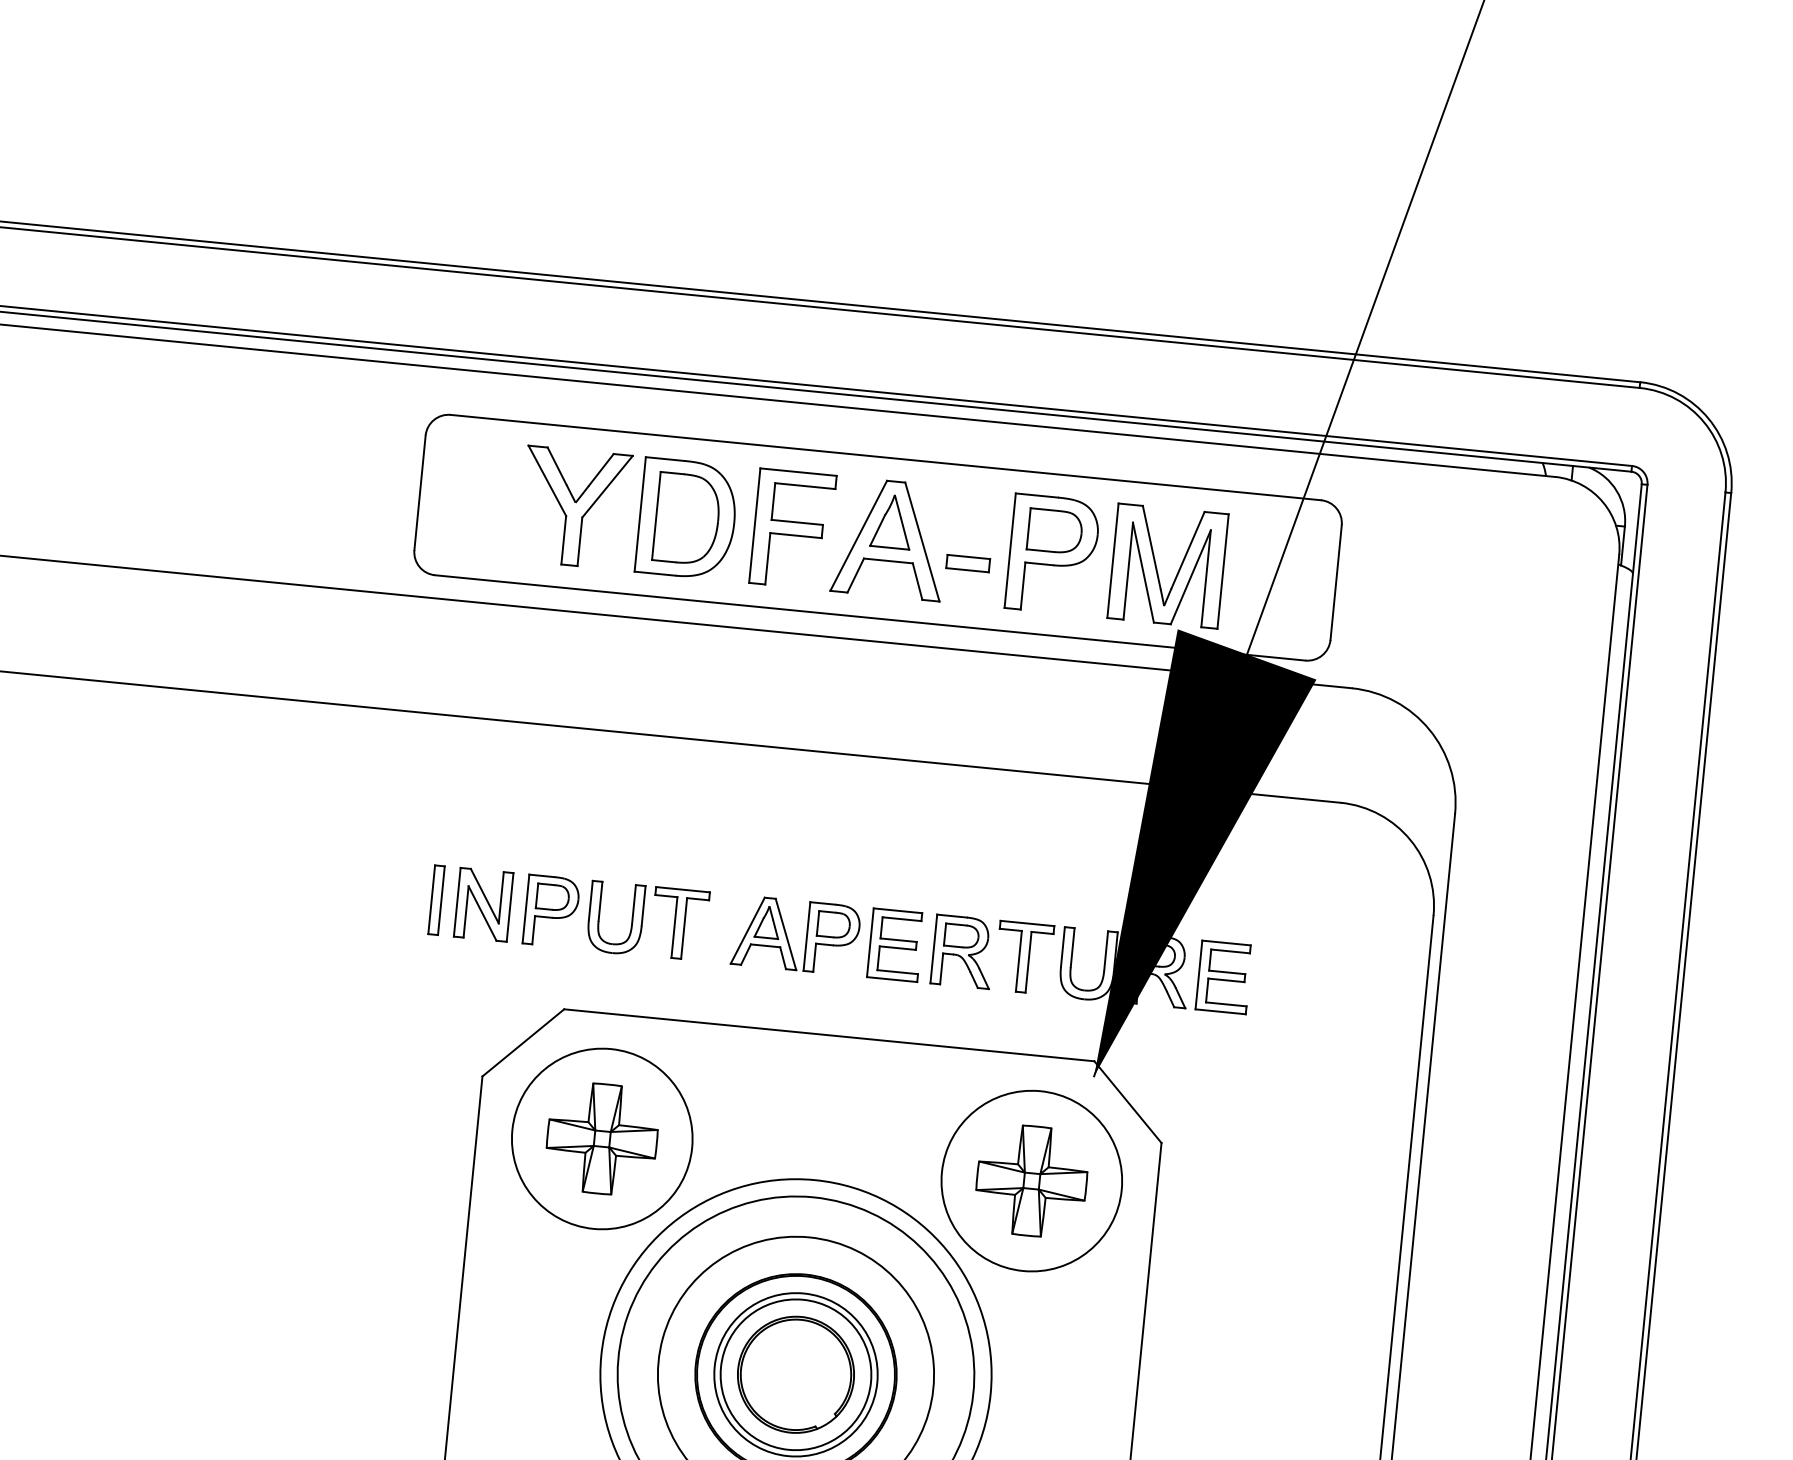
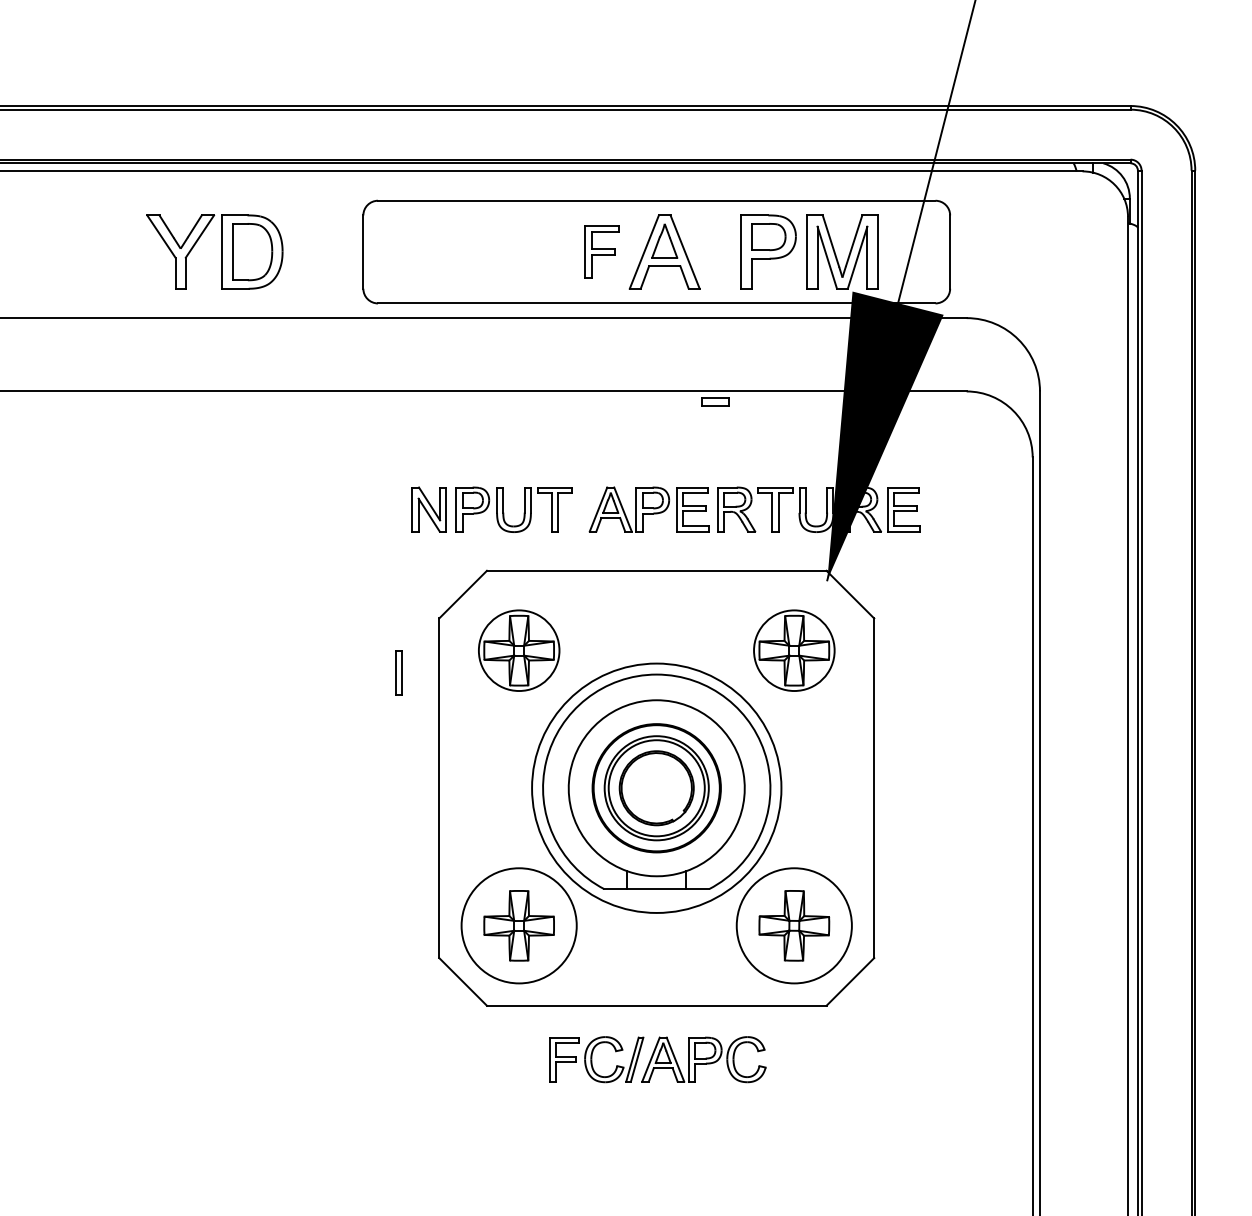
part: (638, 513) -> (221, 251), moved
part: (793, 528) -> (602, 251), size x0.7
part: (968, 562) -> (715, 401), moved
part: (435, 900) -> (398, 672), moved
circle: (601, 1138) -> (518, 650), size x0.7
circle: (1030, 1180) -> (793, 650), size x0.7

